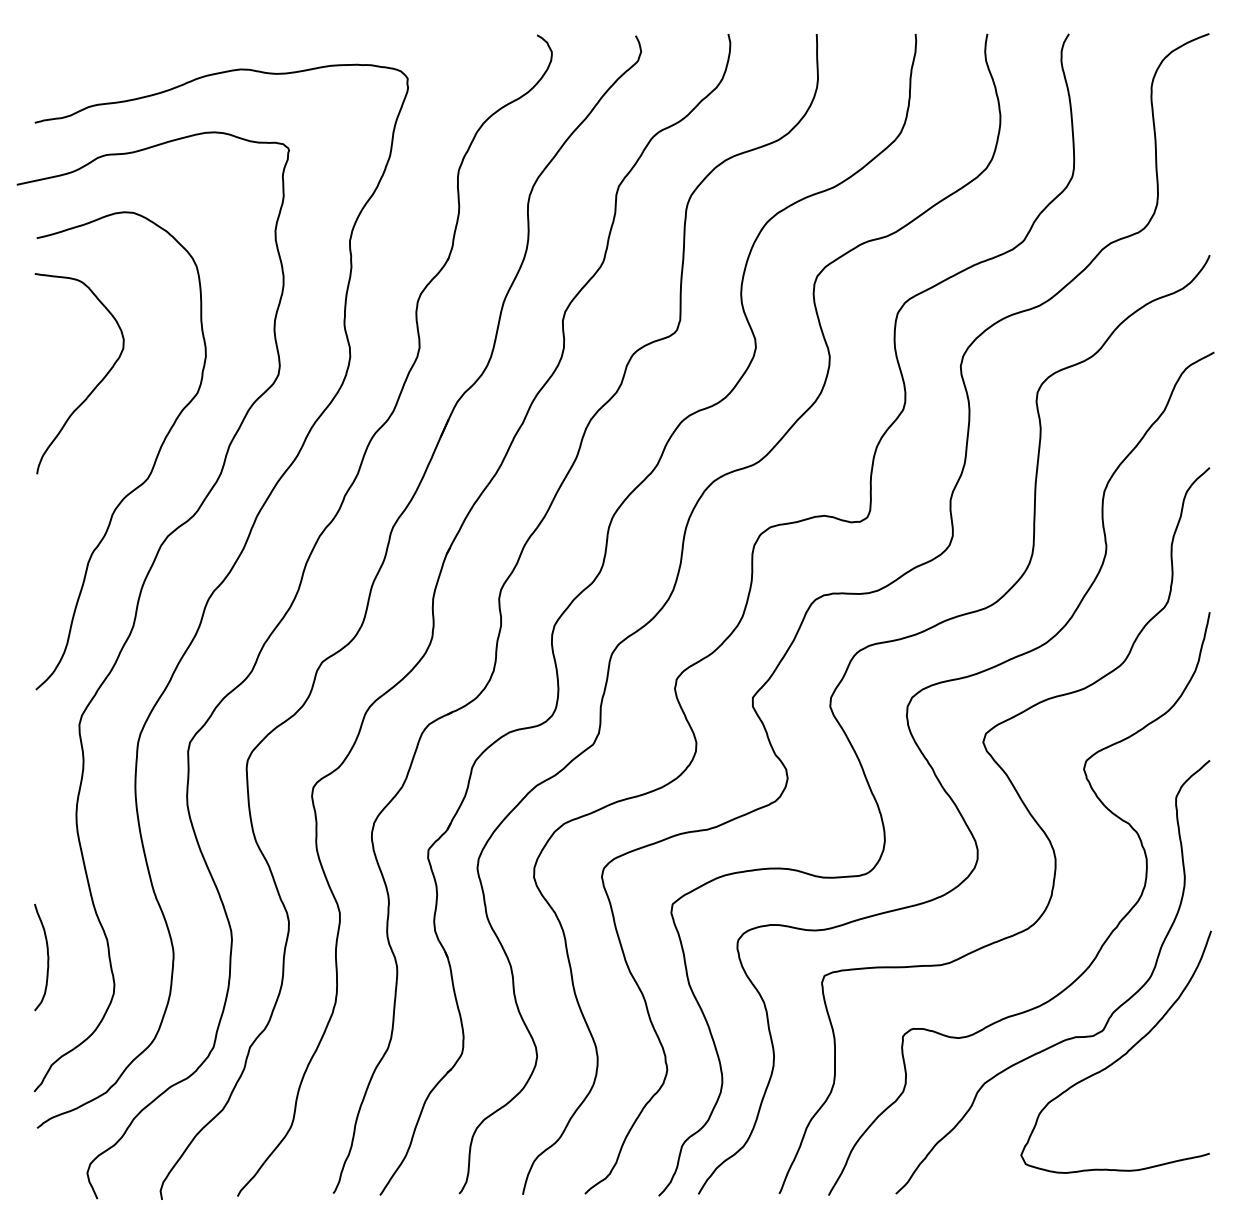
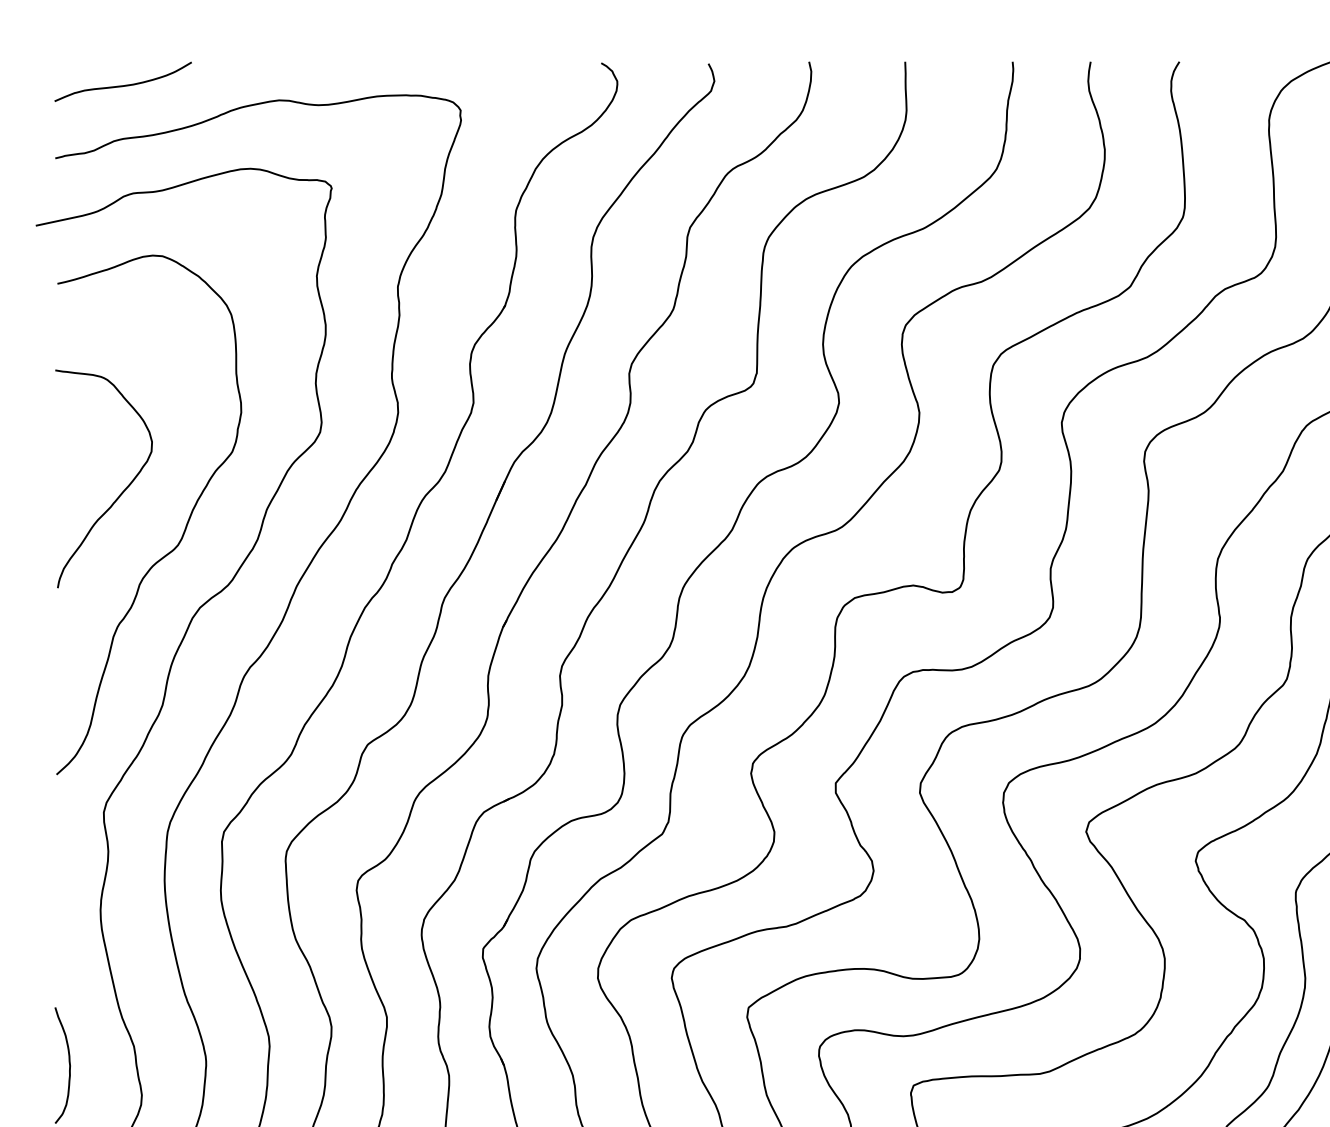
curve: (97, 55) -> (123, 85), added
curve: (94, 387) -> (120, 493), moved

